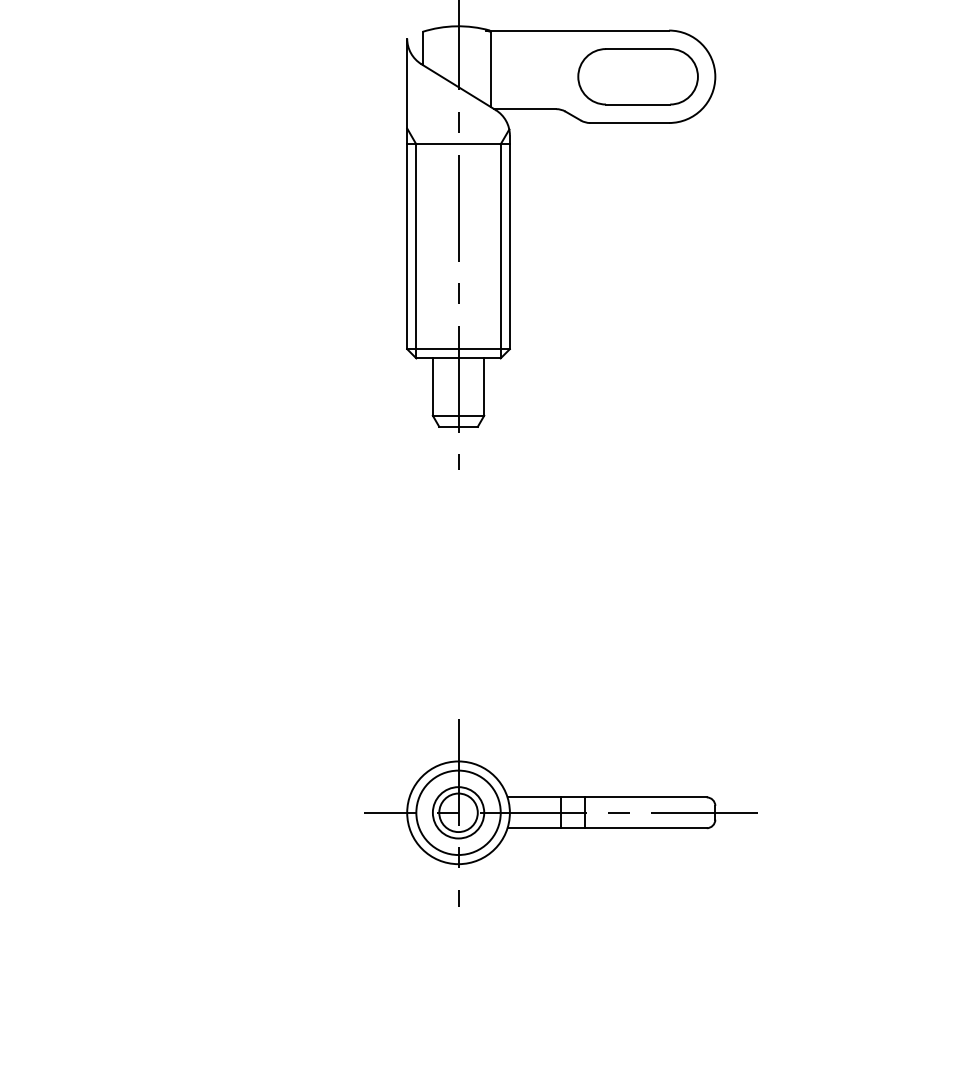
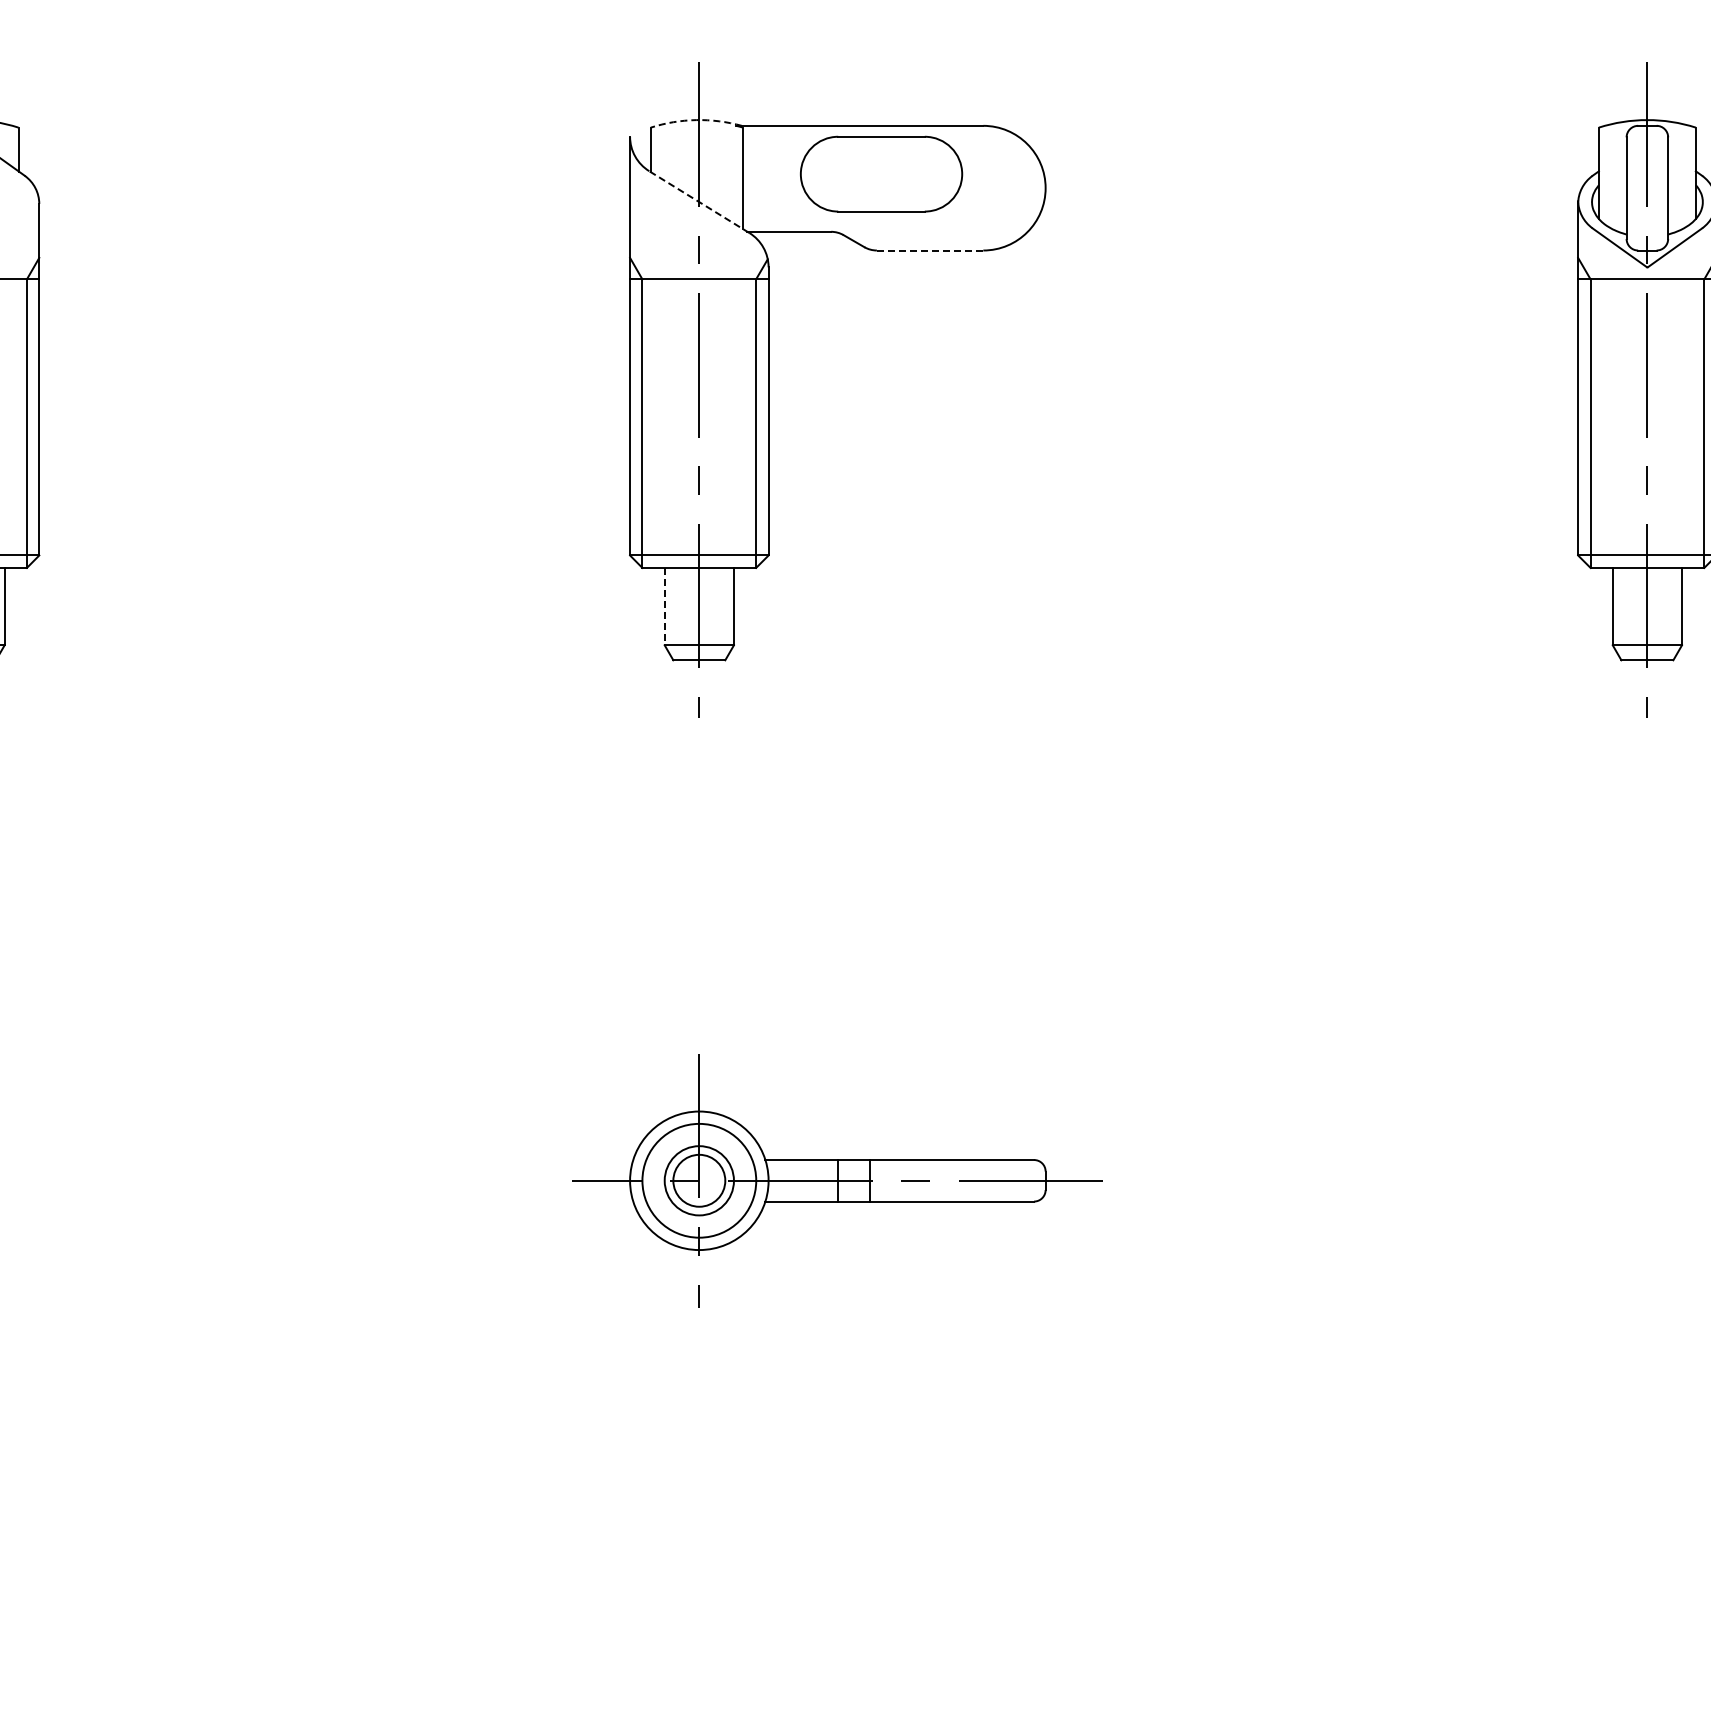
arc: (456, 26) -> (696, 120), solid -> dashed
part: (638, 76) -> (881, 173), moved
line: (458, 87) -> (699, 202), solid -> dashed
line: (629, 123) -> (930, 250), solid -> dashed
line: (432, 386) -> (664, 606), solid -> dashed

